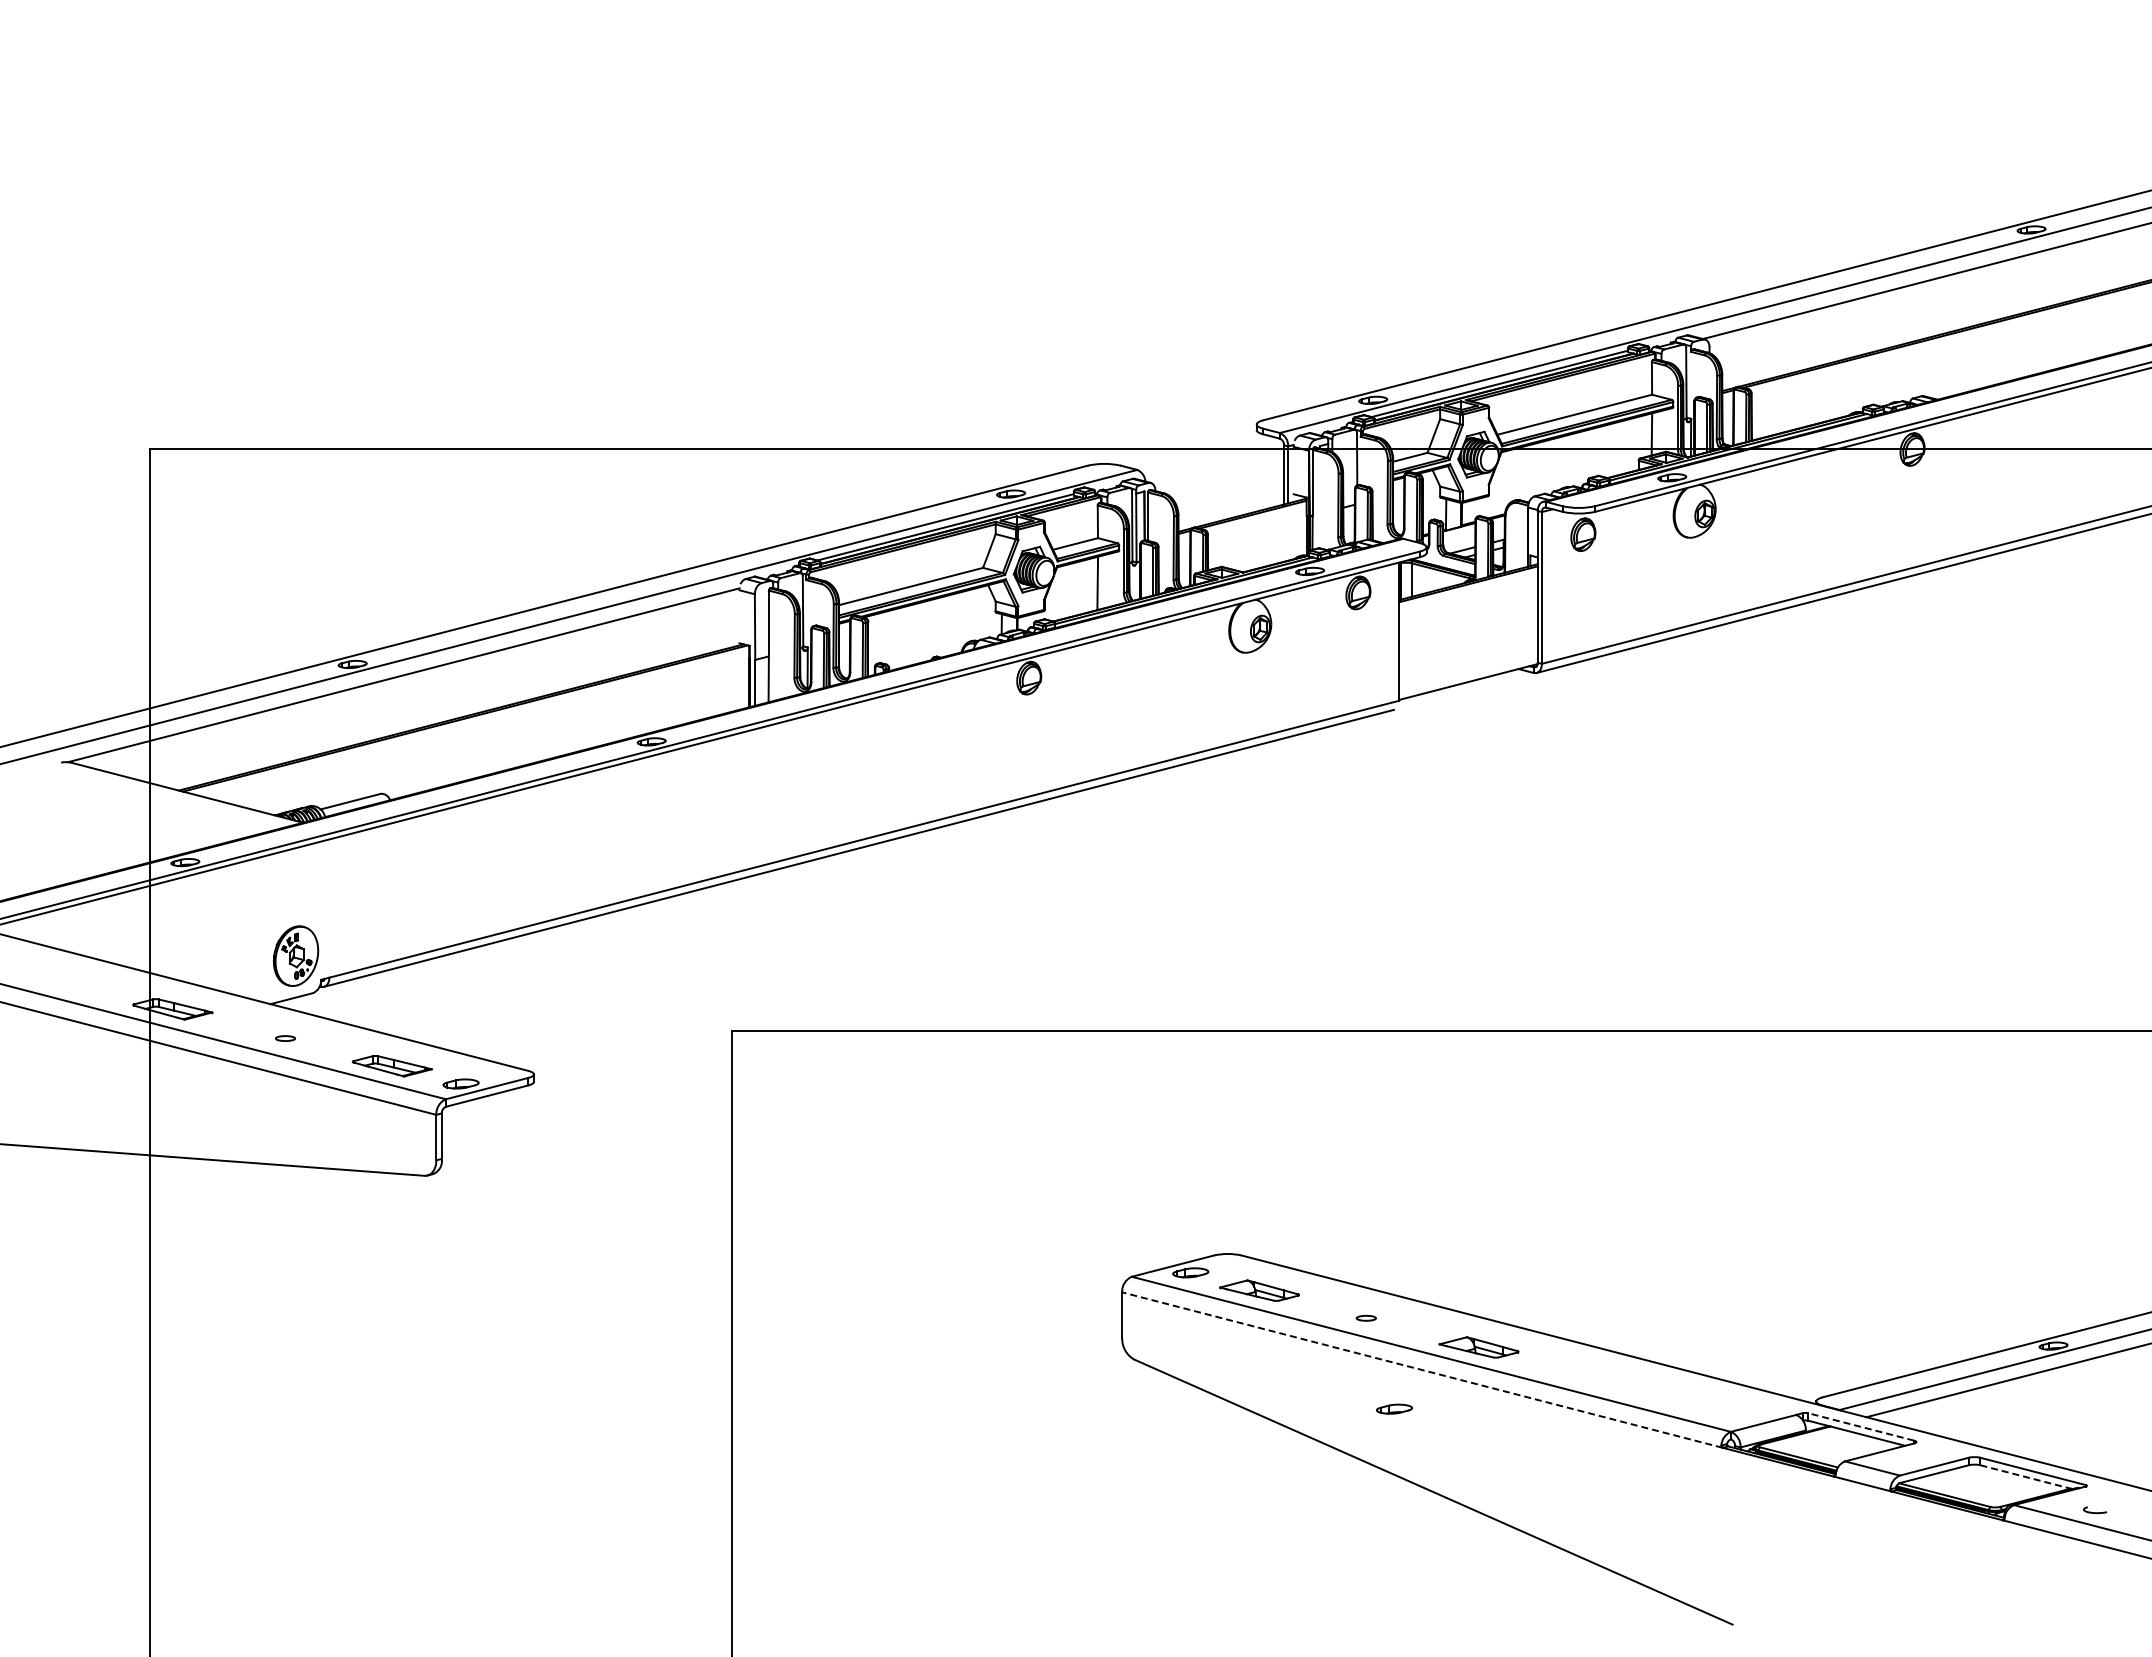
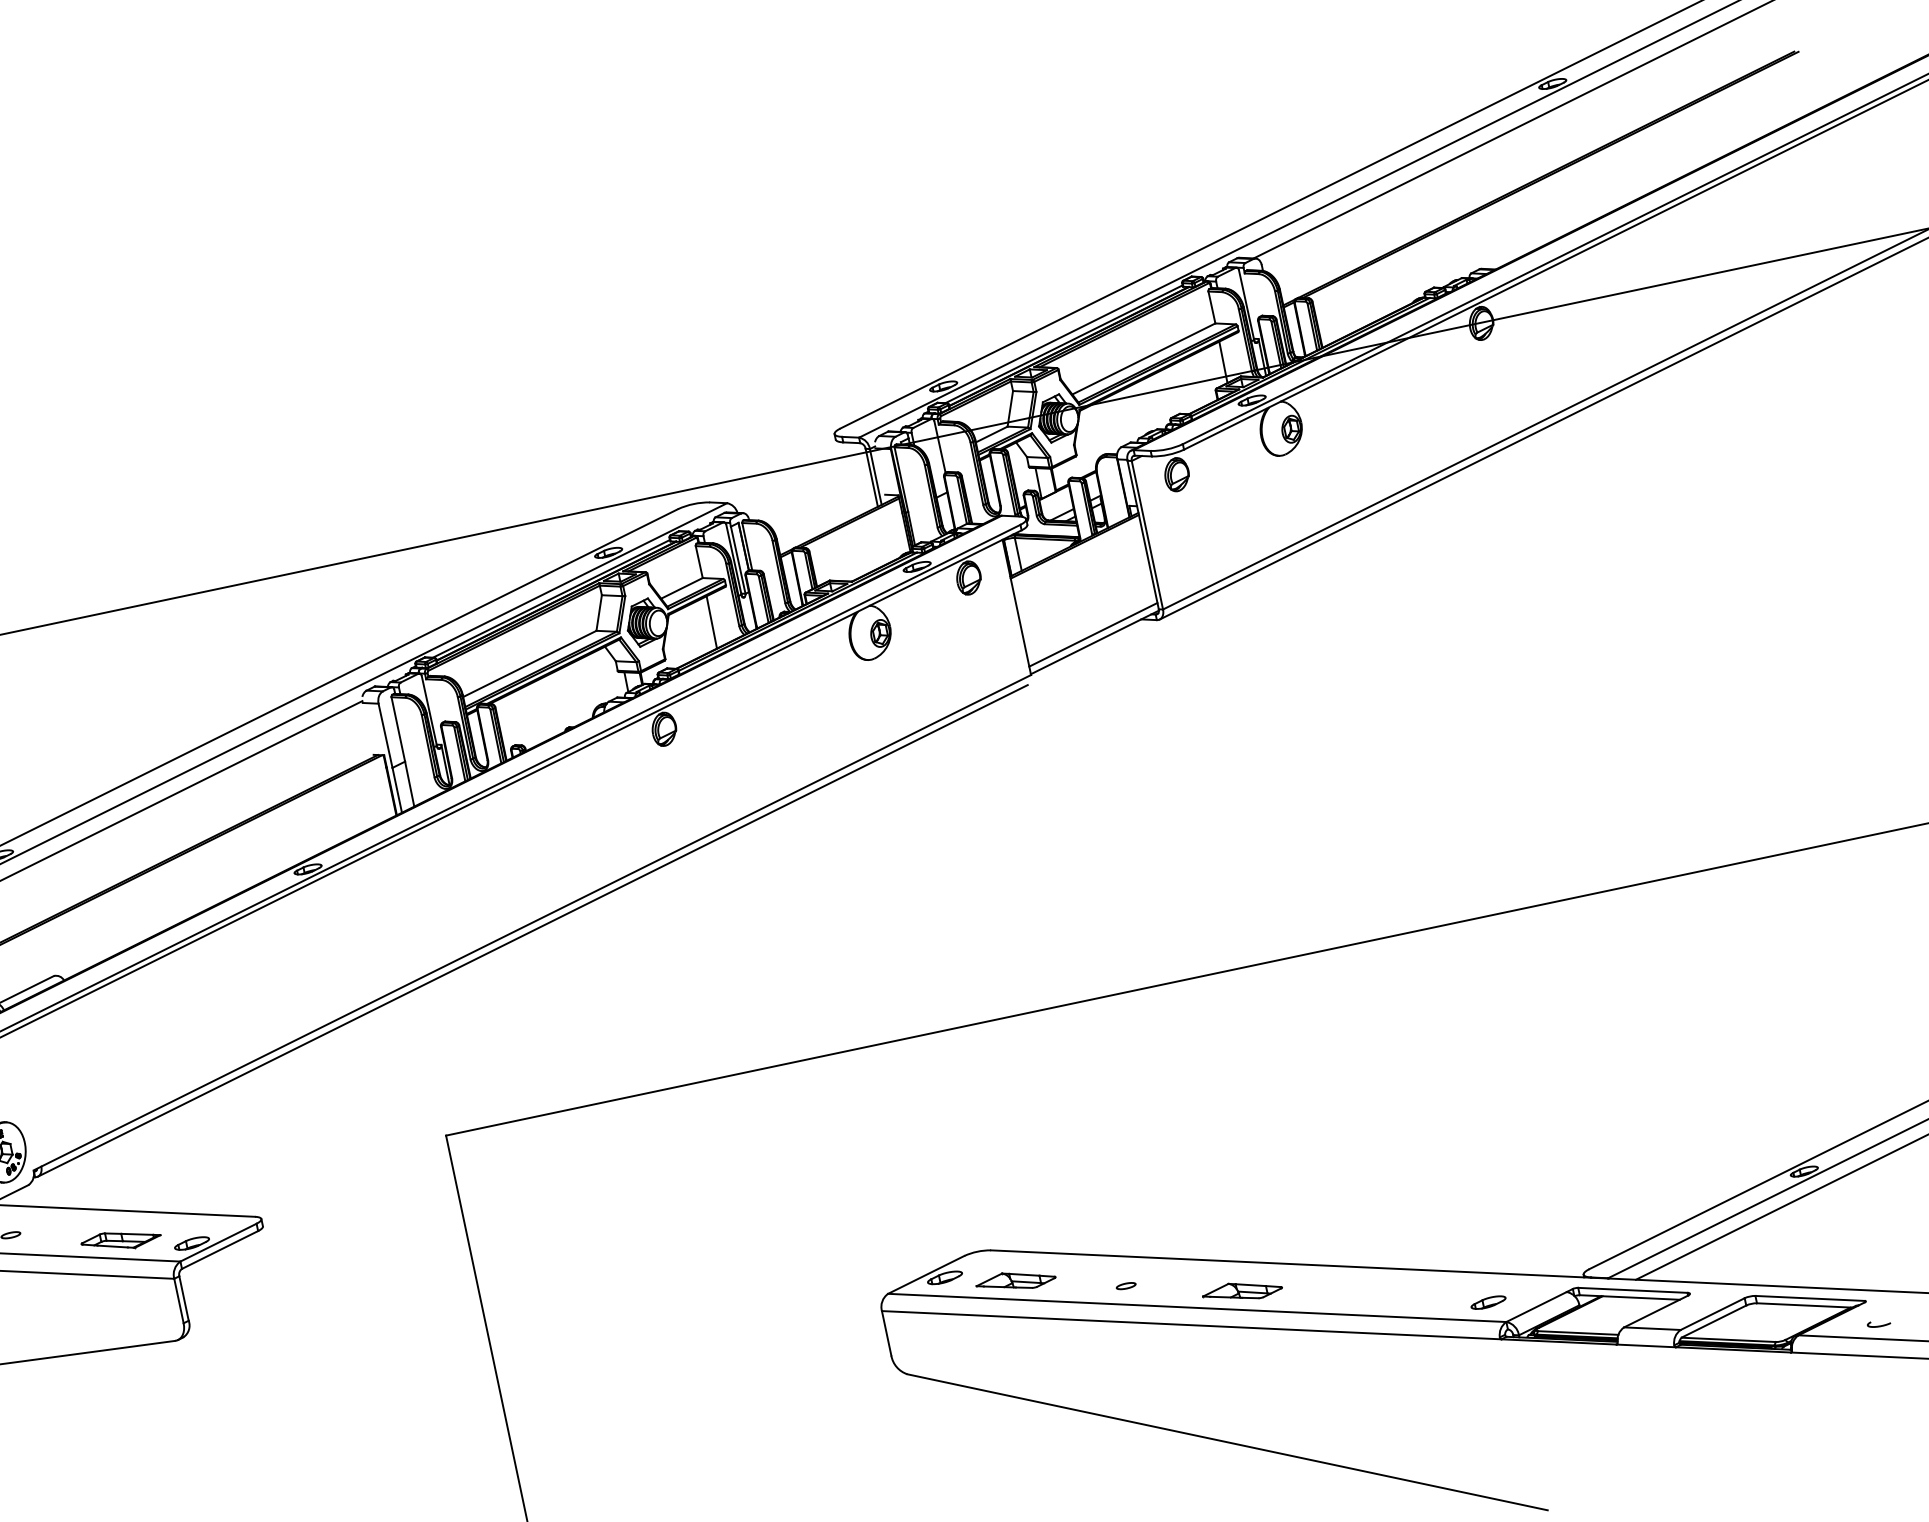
line: (1468, 674) -> (1093, 635), added
line: (1421, 1369) -> (1190, 1324), dashed -> solid
part: (1394, 1408) -> (1488, 1301), moved
line: (1861, 1426) -> (1633, 1289), dashed -> solid
line: (2026, 1477) -> (1805, 1305), dashed -> solid

